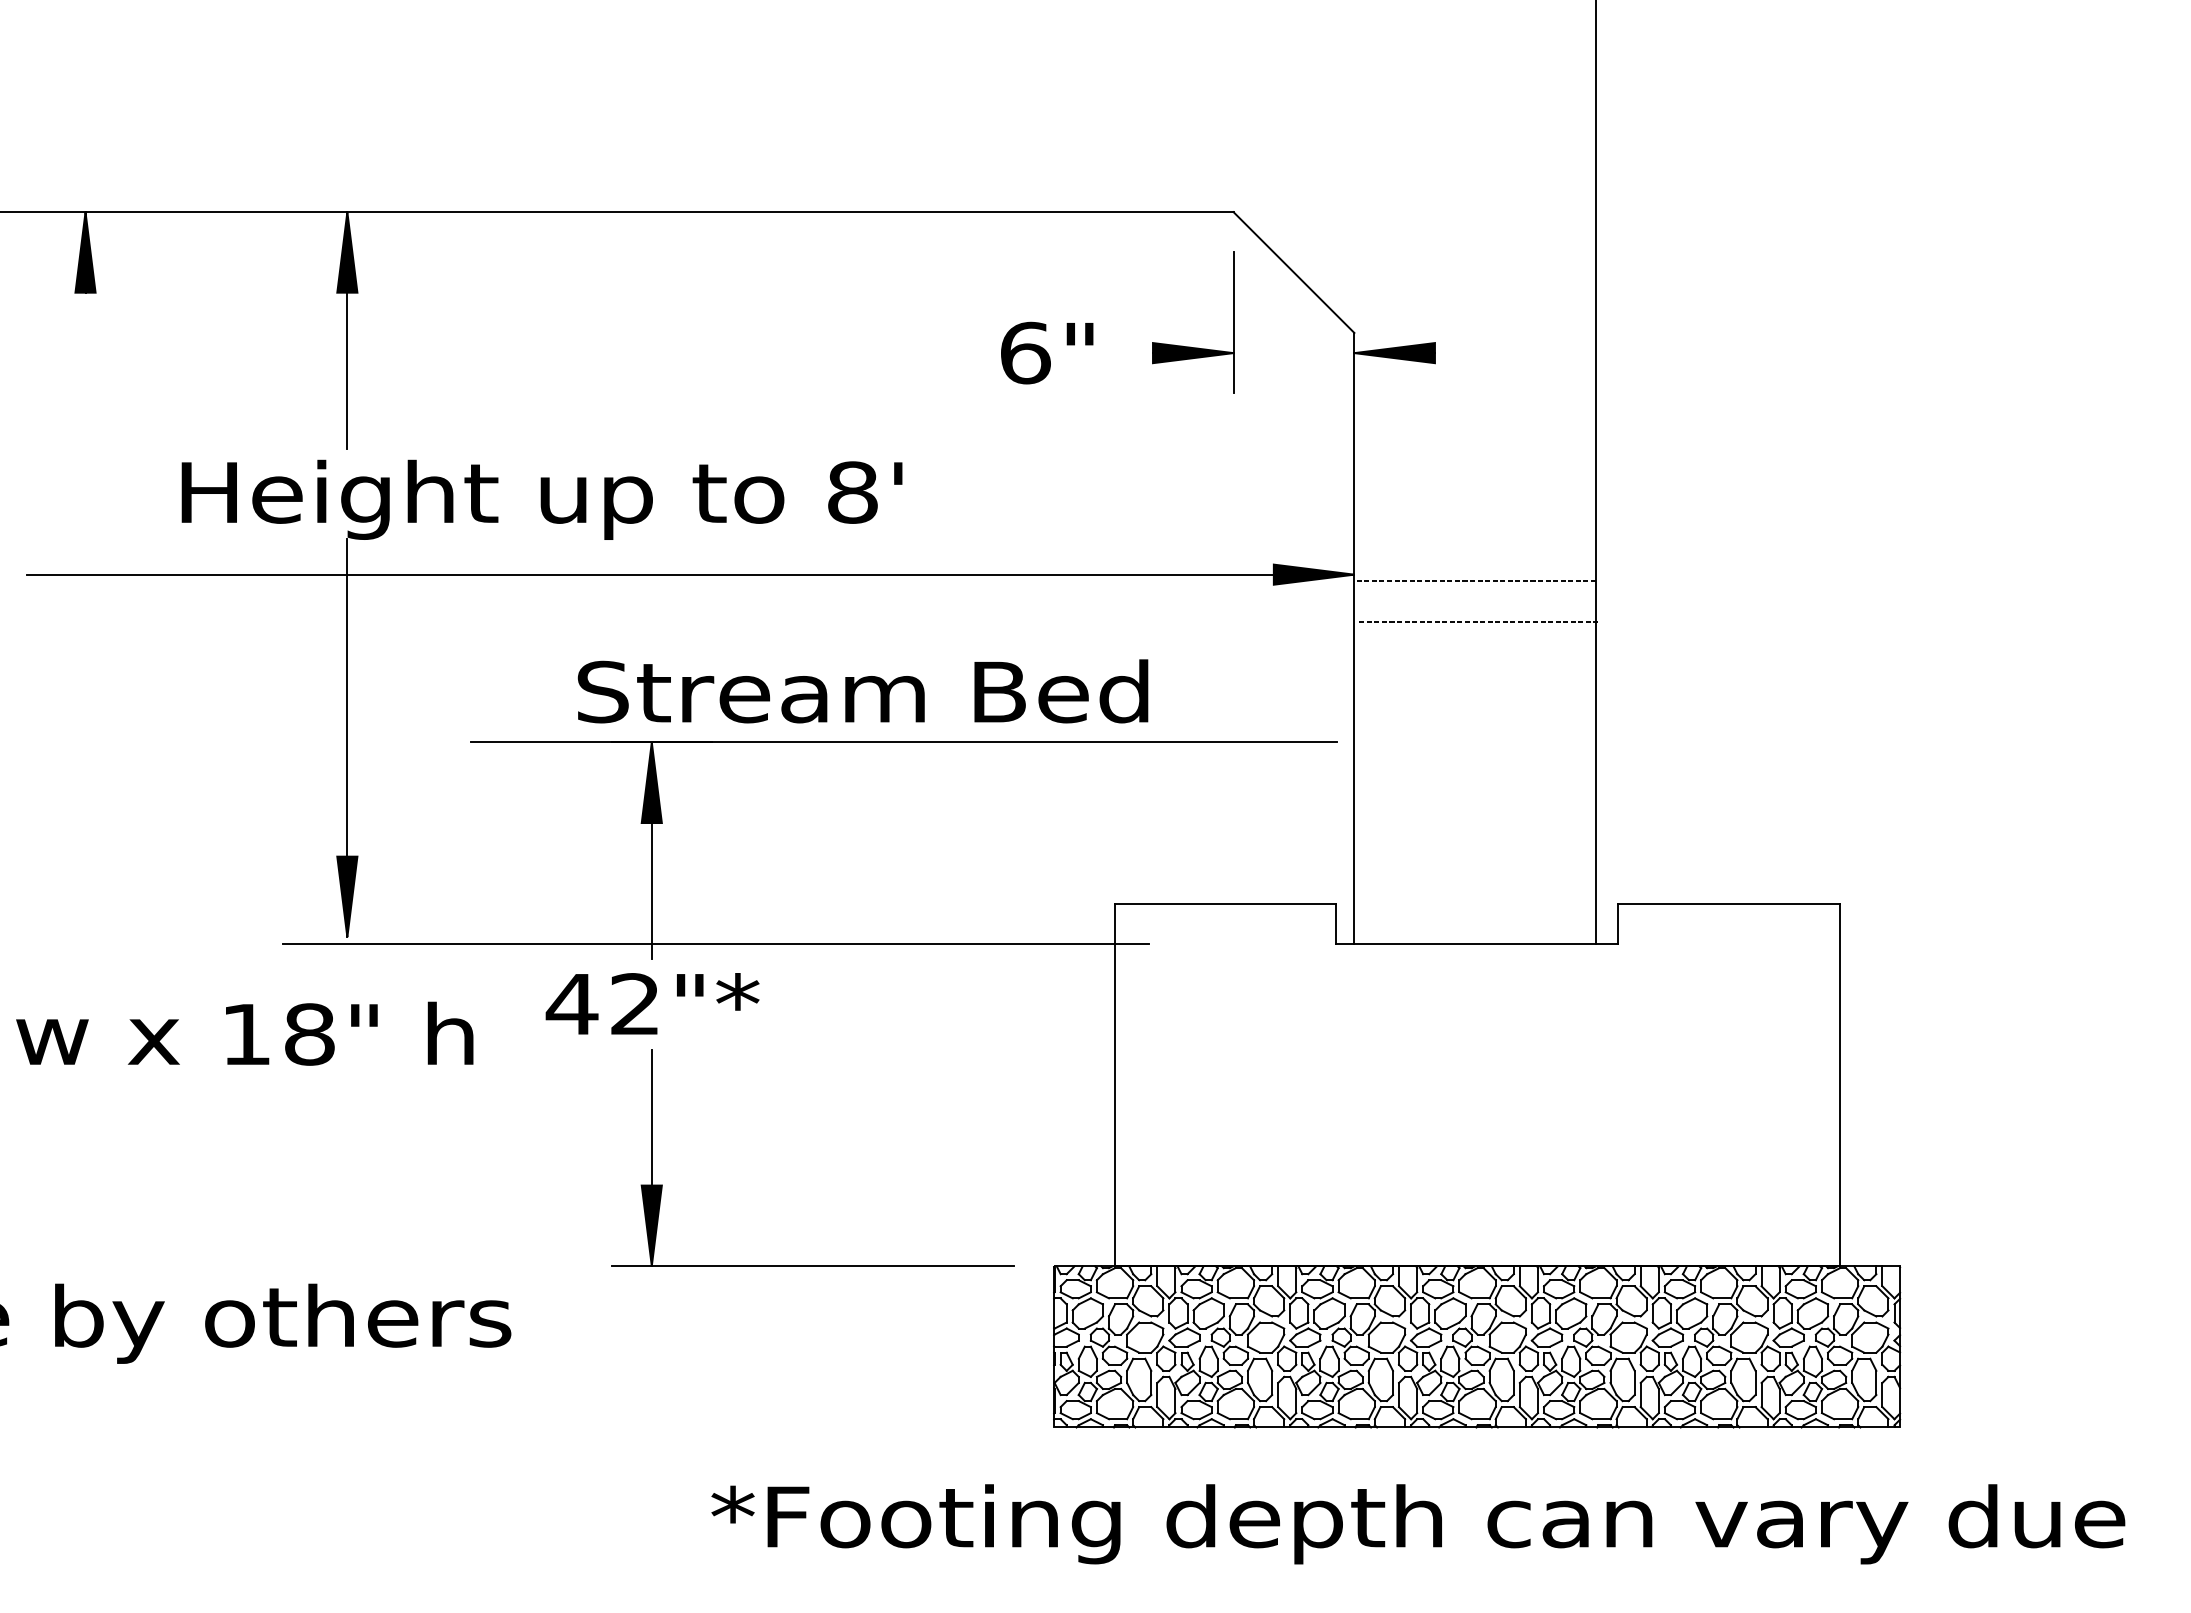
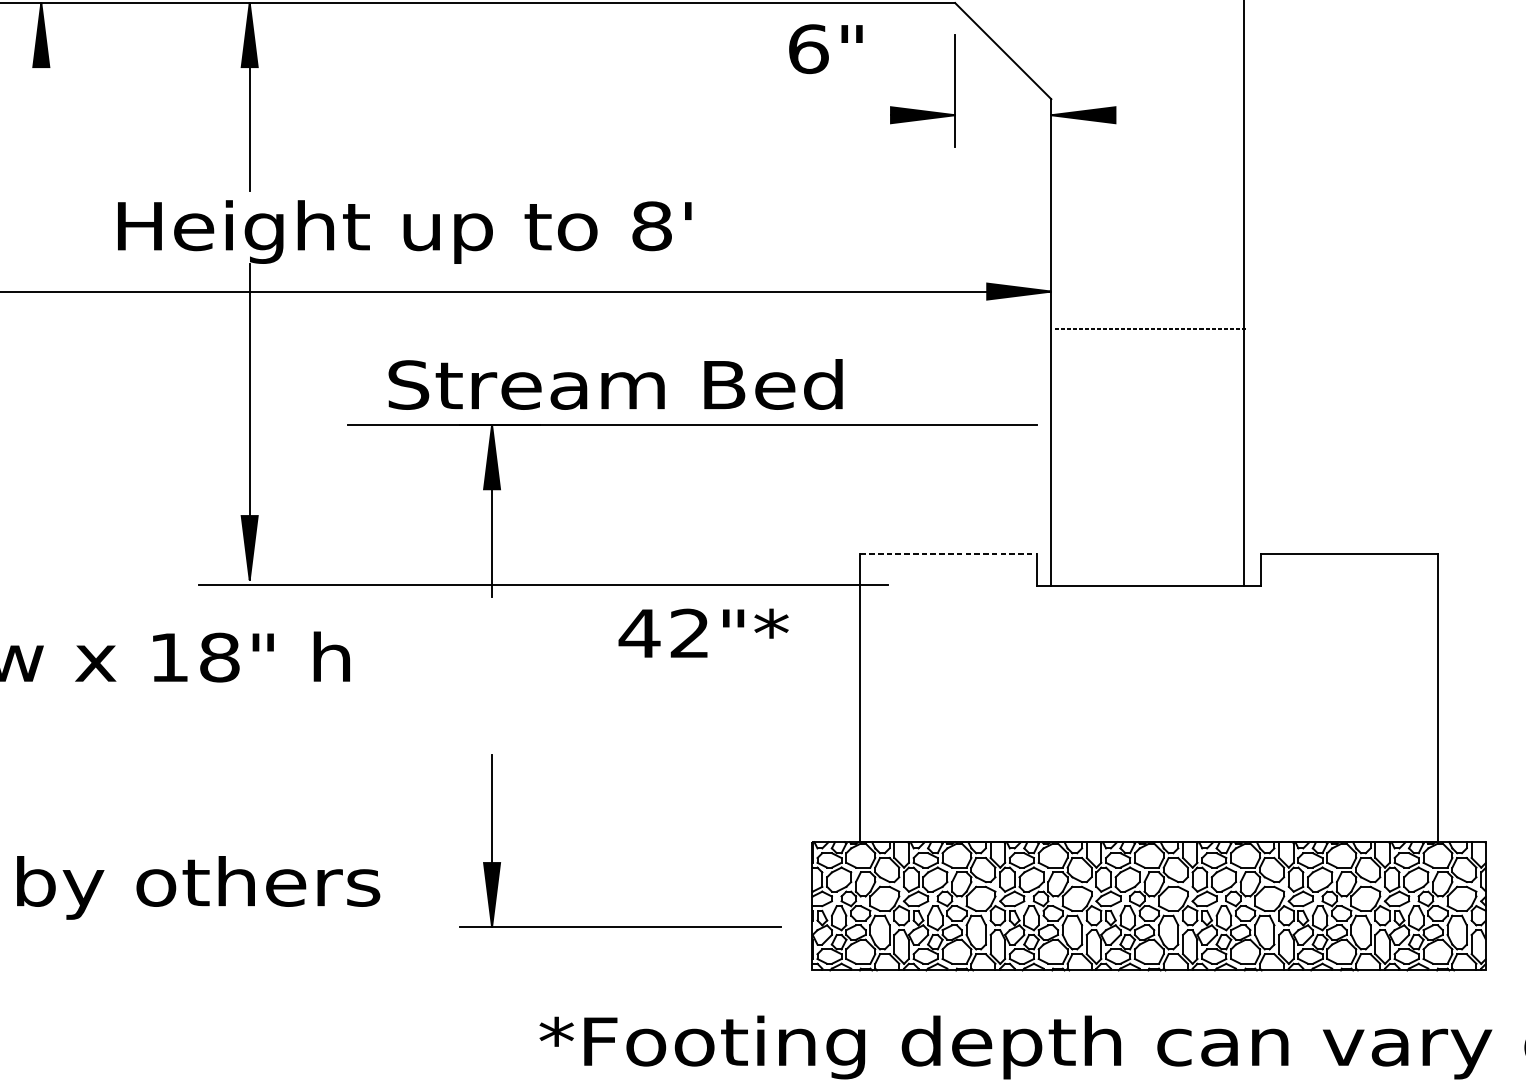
text: (1047, 352) -> (826, 48), moved
line: (1477, 581) -> (1149, 297), removed
text: (862, 691) -> (615, 384), moved
line: (1225, 903) -> (948, 553), solid -> dashed
text: (652, 1003) -> (703, 632), moved
part: (812, 1265) -> (619, 926), moved

